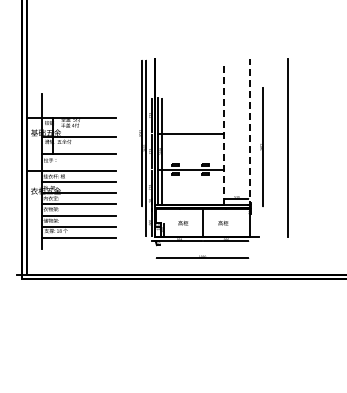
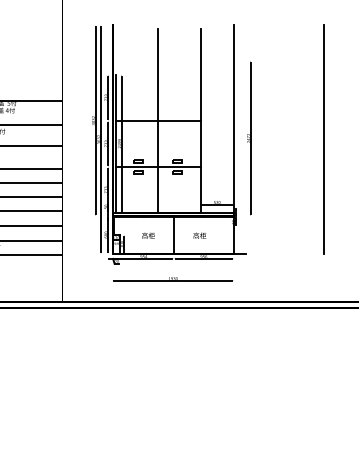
line: (190, 133) -> (157, 120), added
line: (223, 133) -> (200, 120), dashed -> solid
line: (249, 133) -> (233, 120), dashed -> solid
line: (287, 147) -> (323, 138), moved

